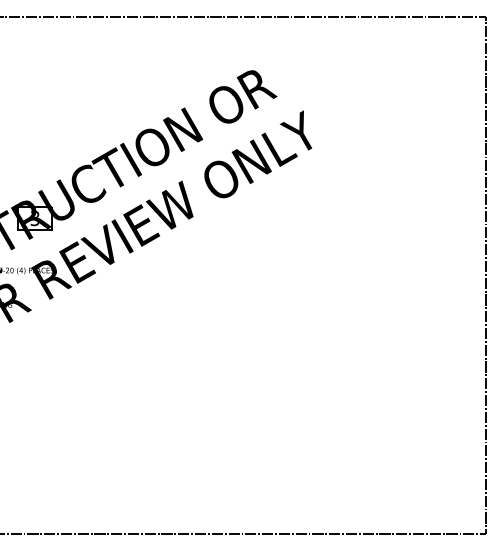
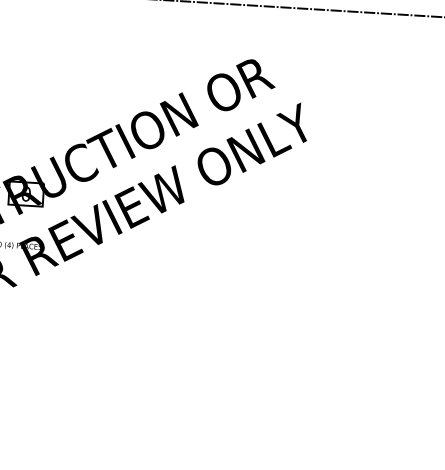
text: (34, 218) -> (25, 194), 3 -> 0

